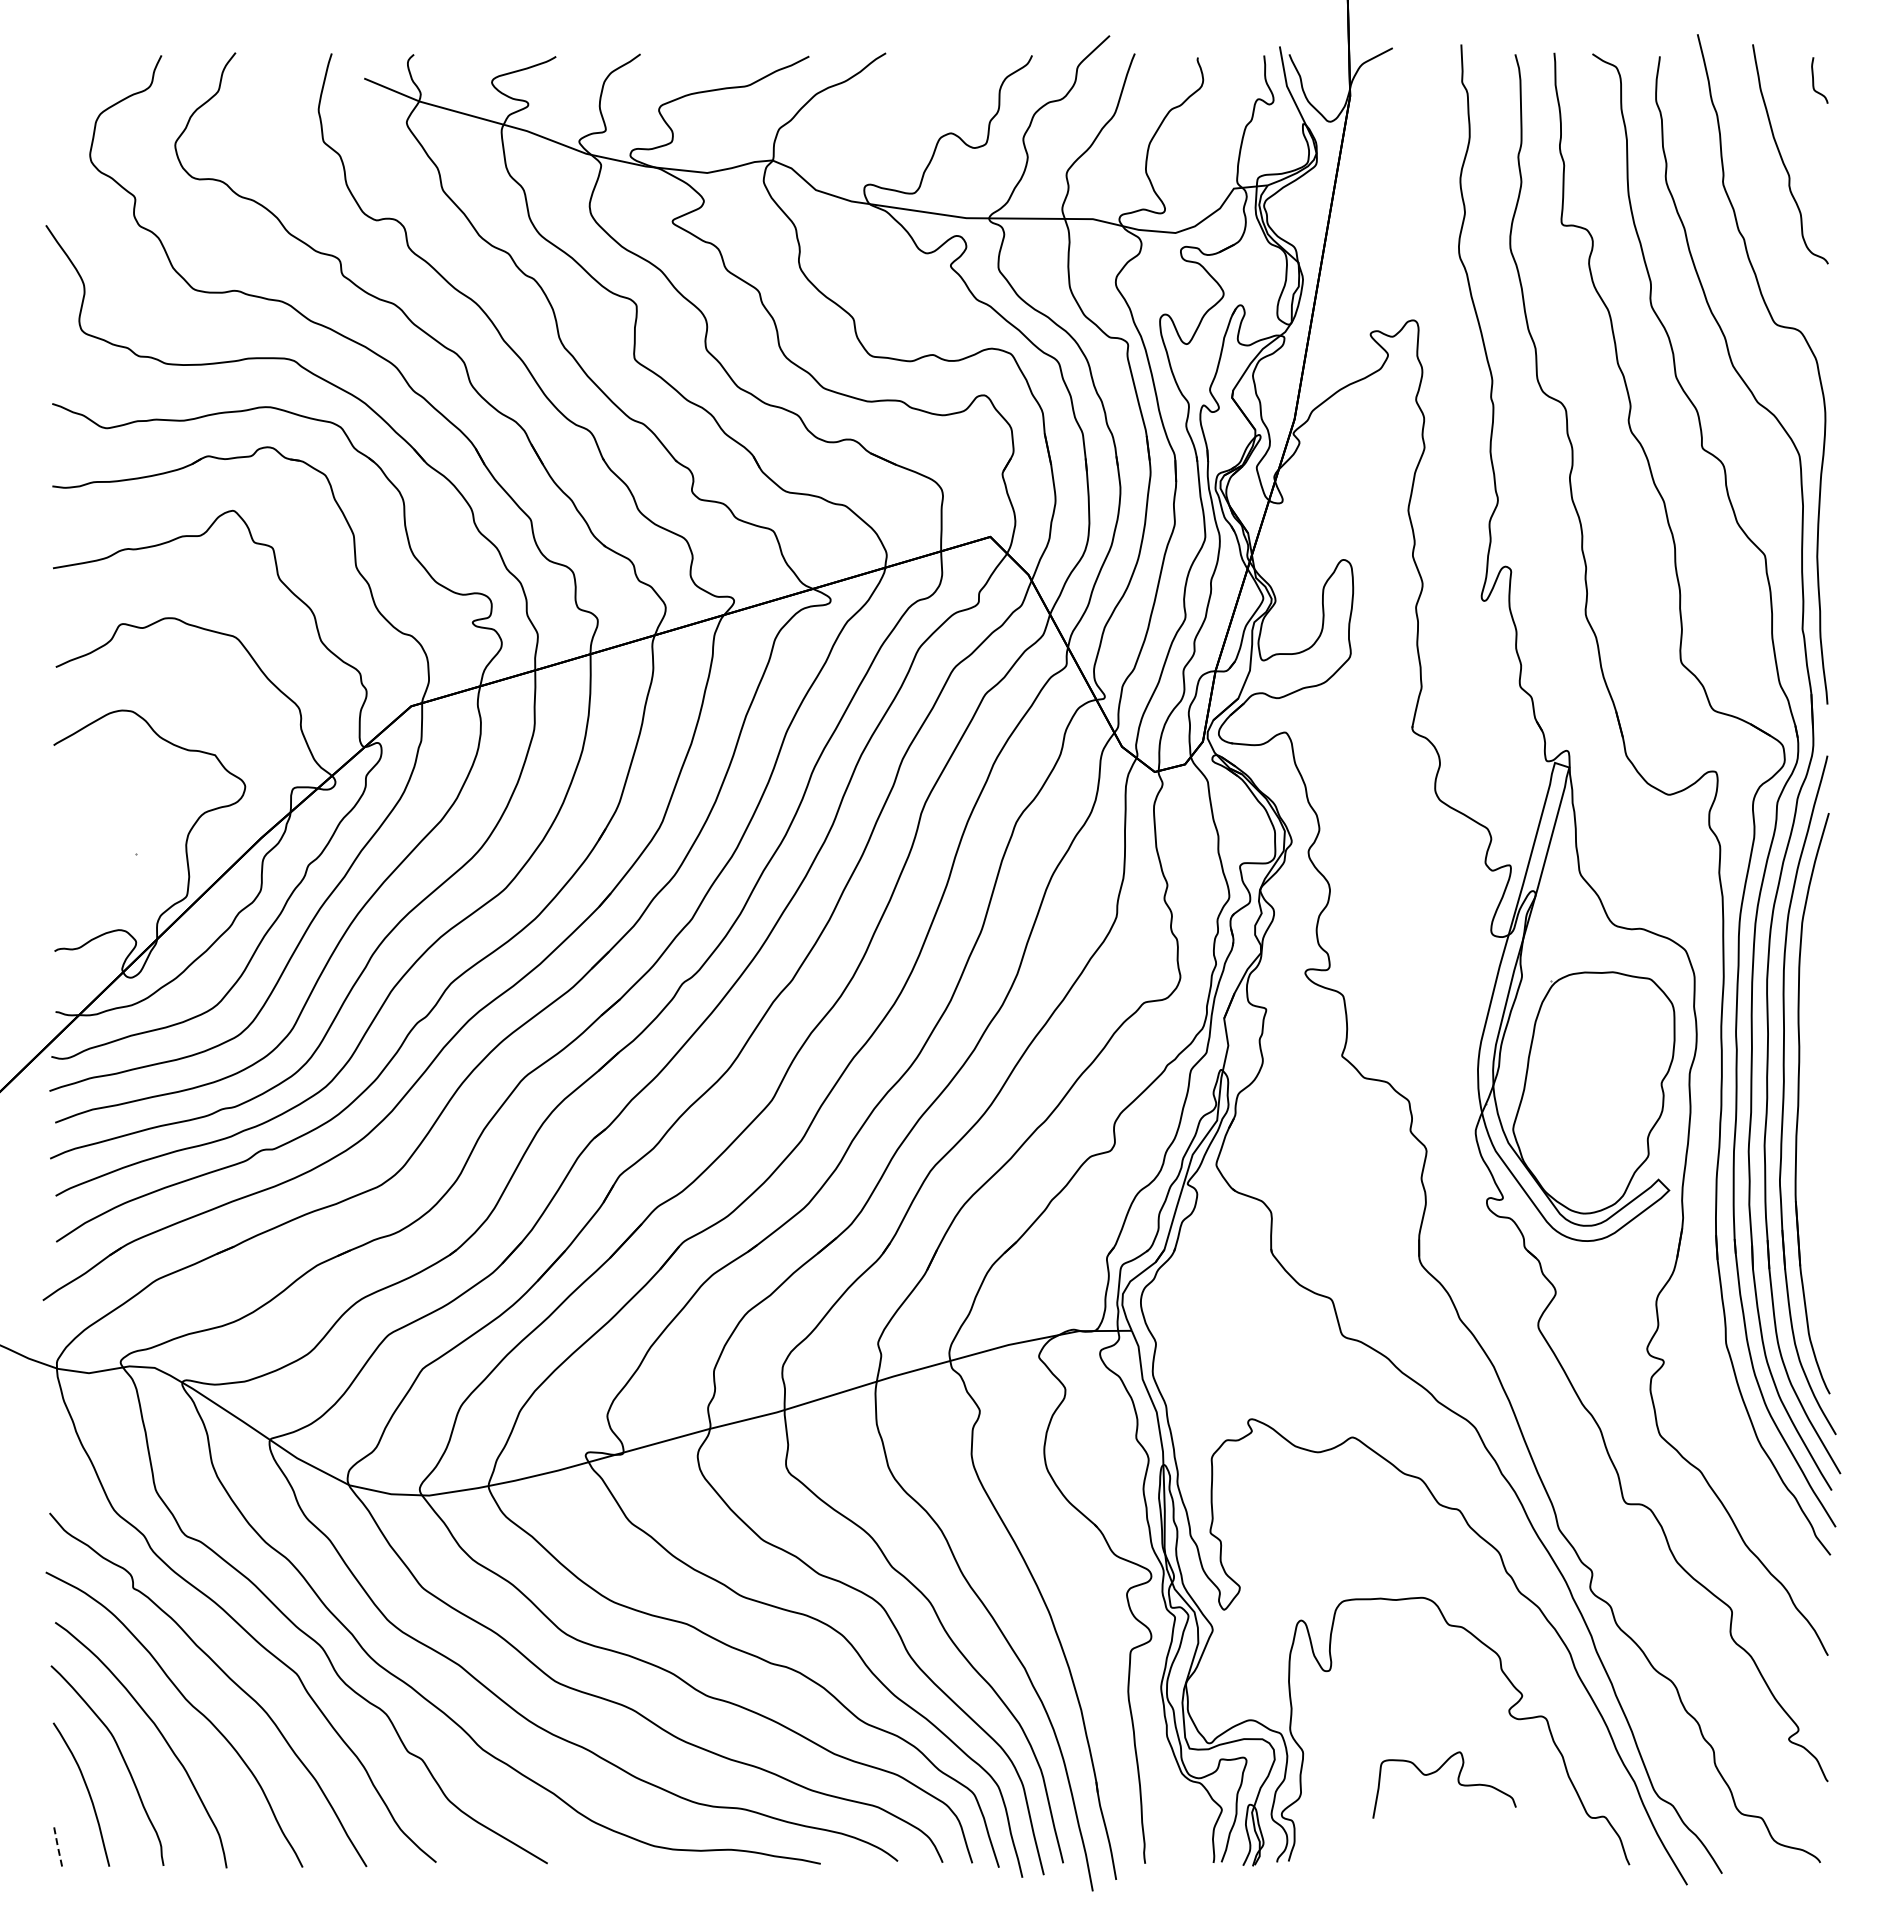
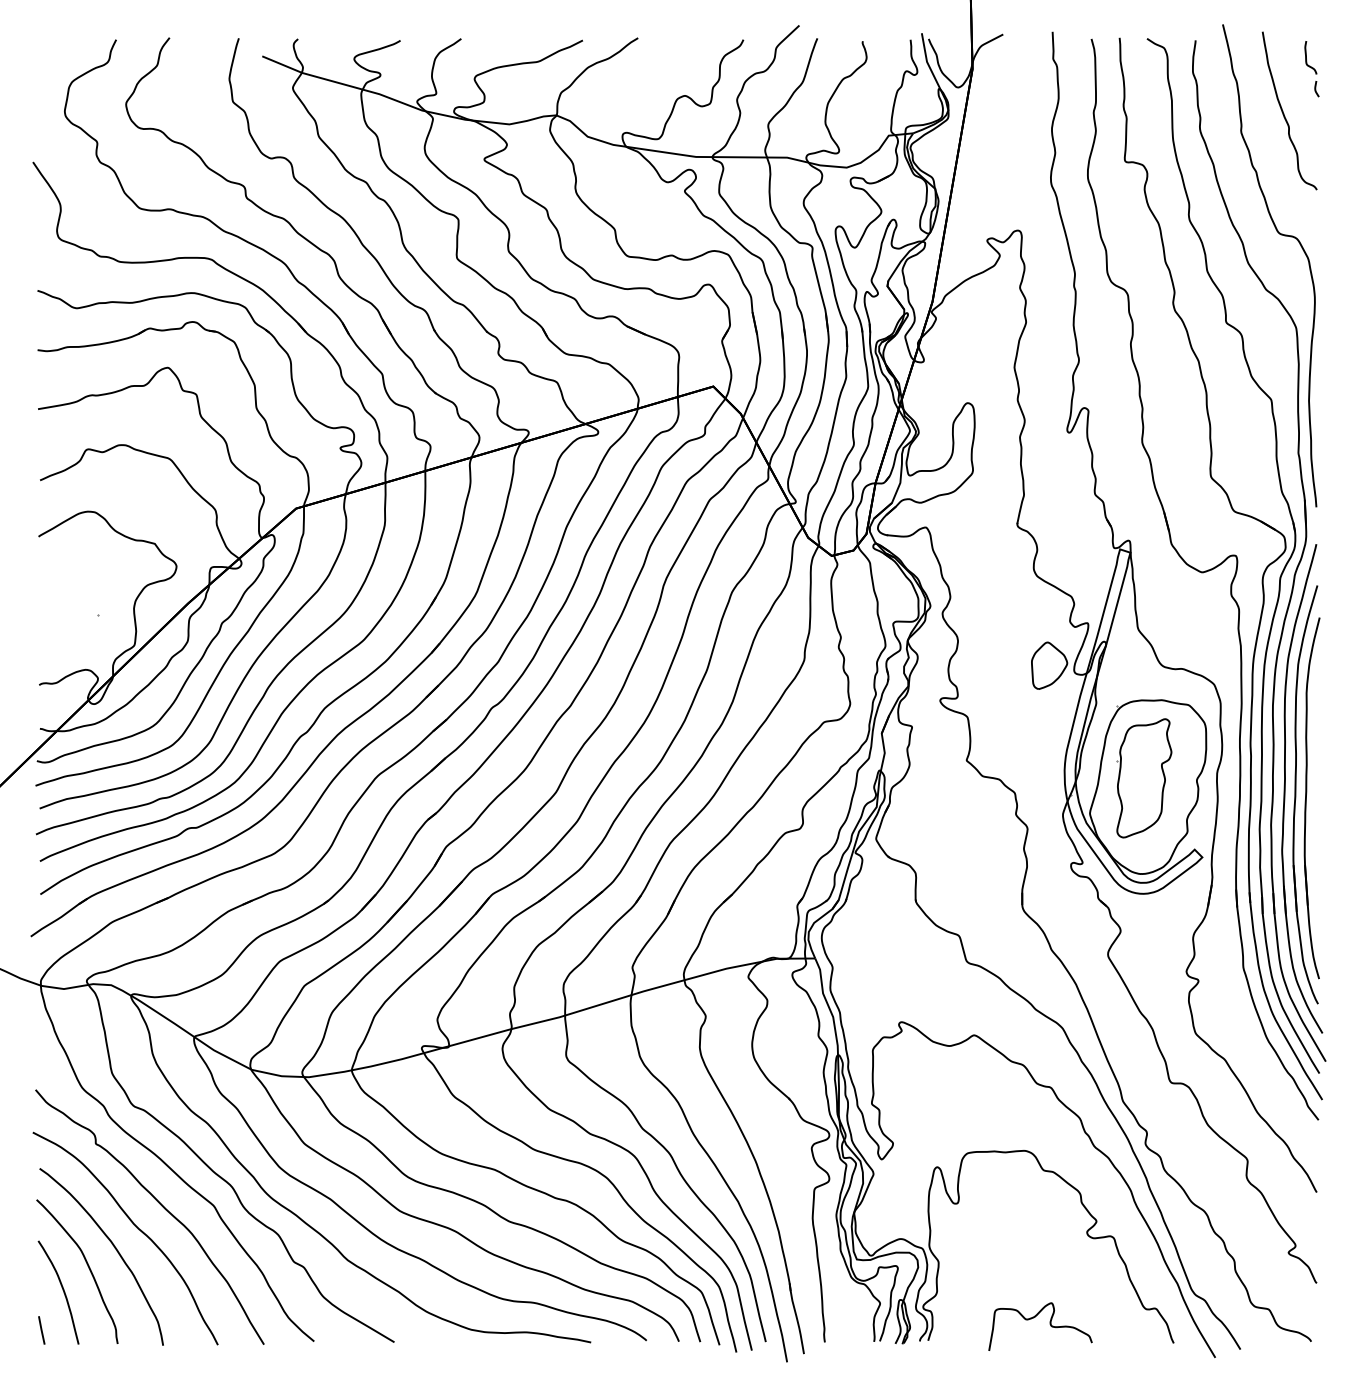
curve: (1826, 123) -> (1315, 88), added
part: (1456, 924) -> (1049, 665), added
part: (1588, 1080) -> (1144, 778), added
part: (1813, 1108) -> (1306, 798), added
curve: (1457, 1781) -> (1049, 1324), moved
line: (57, 1847) -> (41, 1330), dashed -> solid

